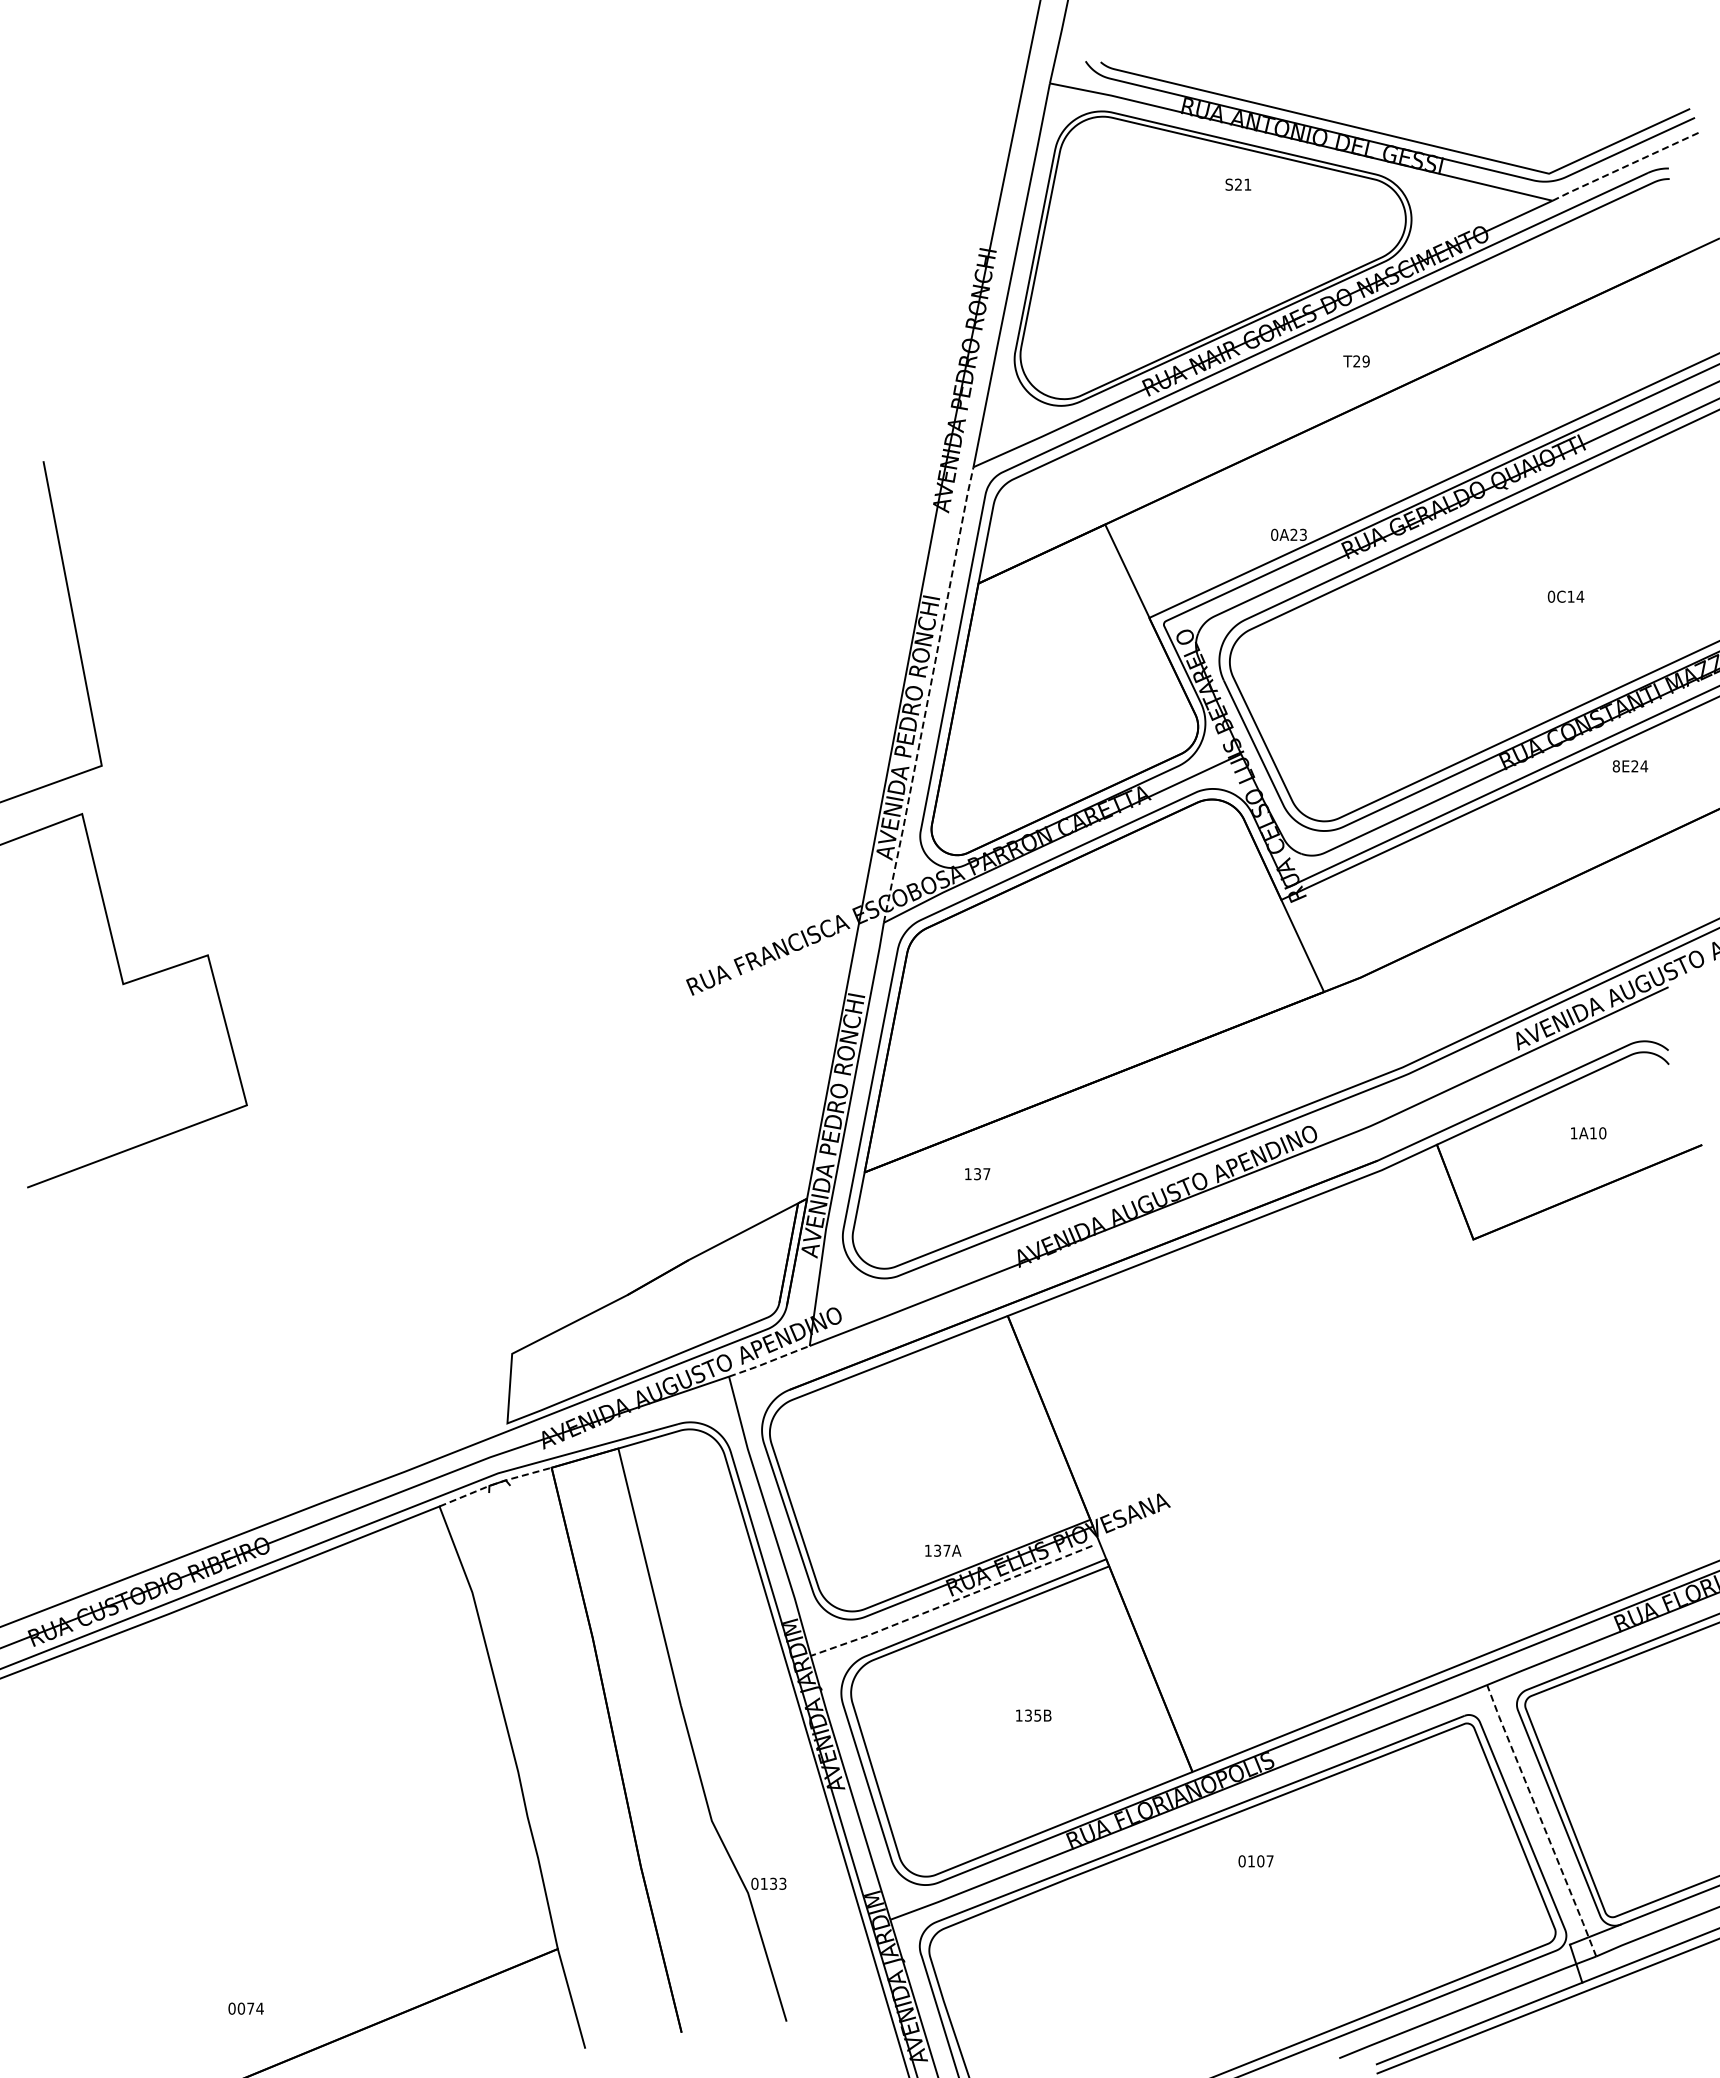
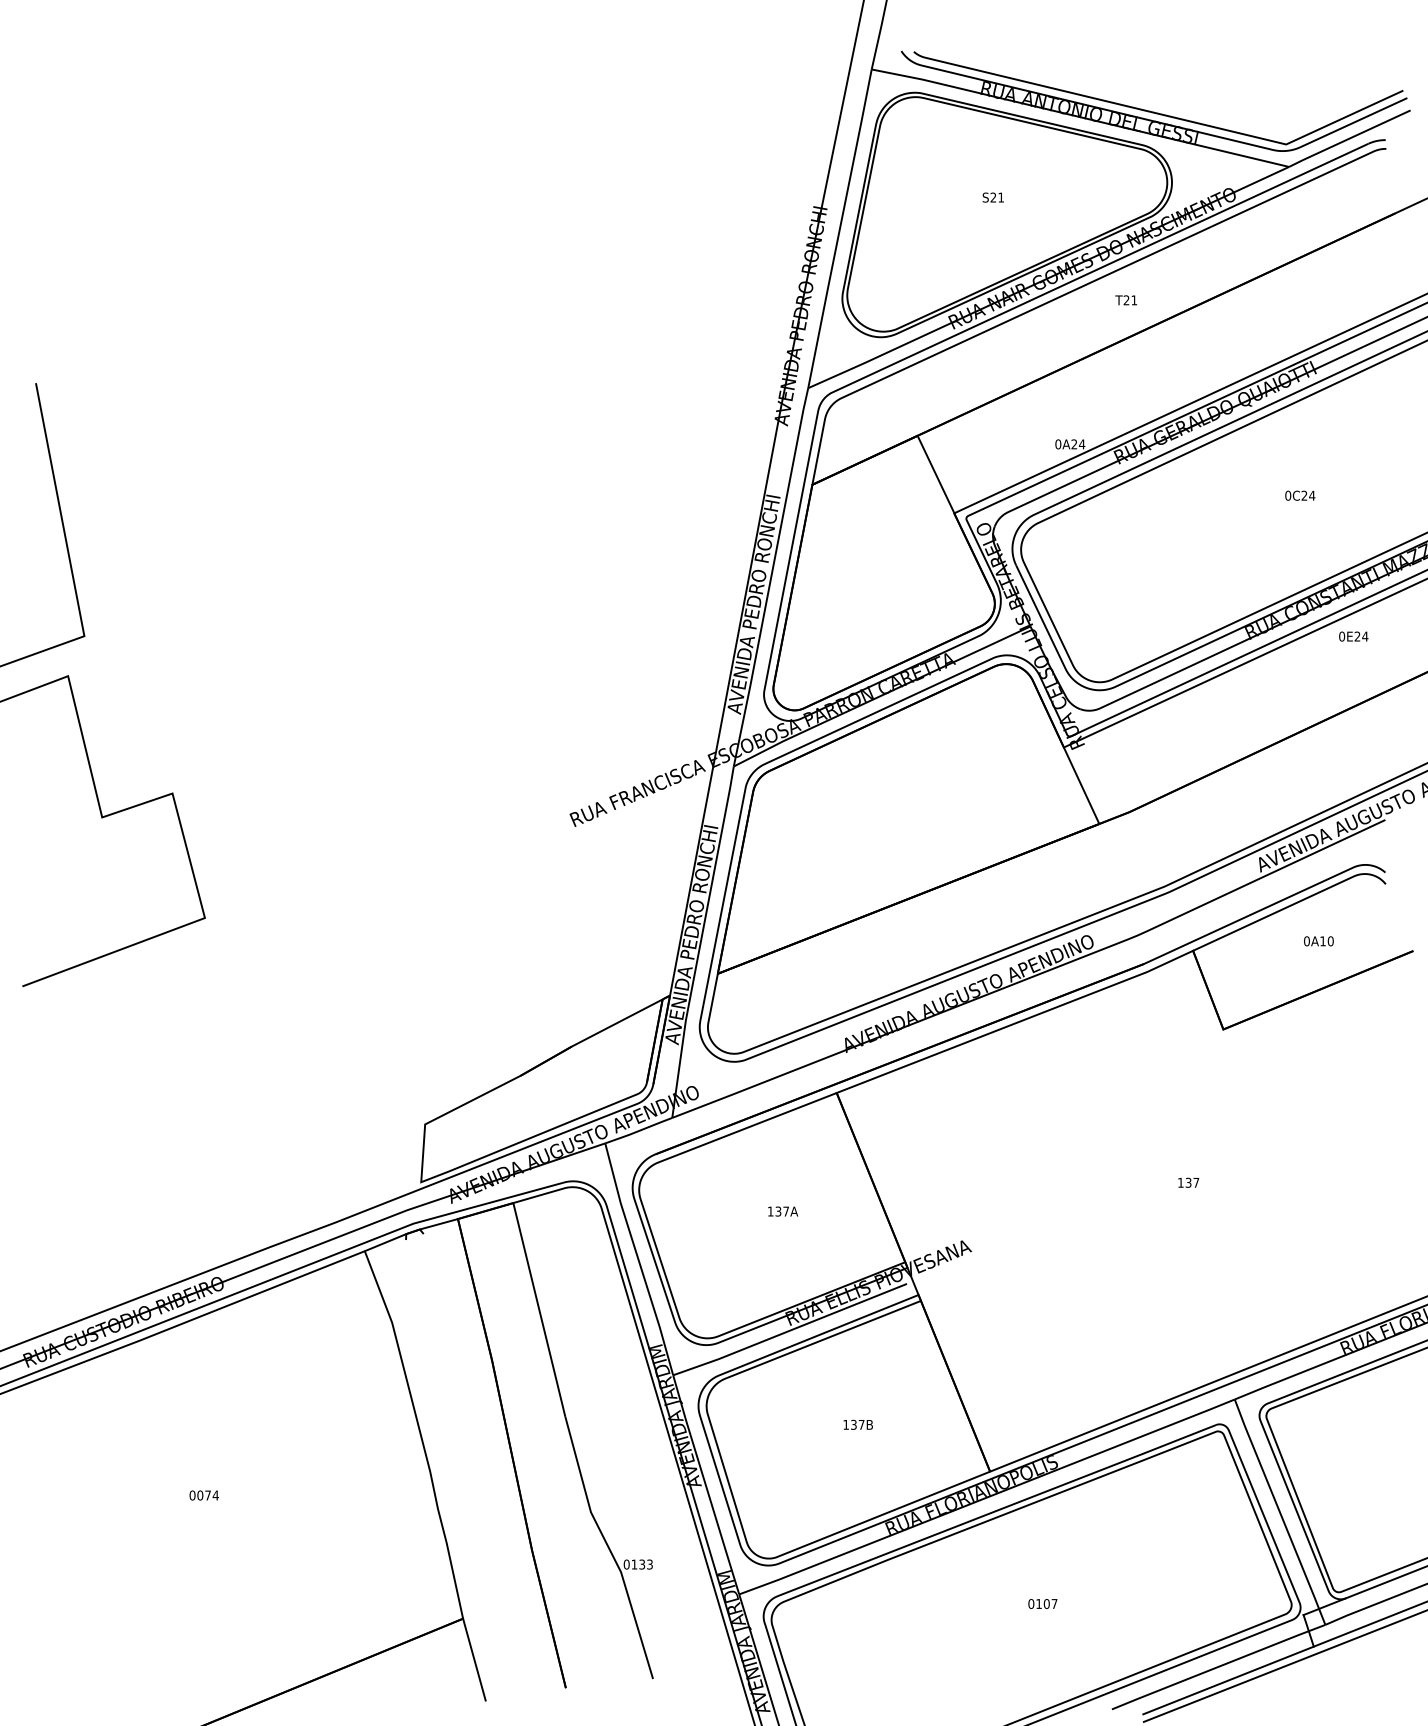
line: (1625, 166) -> (1349, 138), dashed -> solid
text: (1238, 184) -> (993, 197), moved
text: (1365, 361) -> (1133, 300), T29 -> T21
text: (1303, 534) -> (1082, 444), 0A23 -> 0A24
text: (1570, 596) -> (1303, 495), 0C14 -> 0C24
line: (929, 694) -> (771, 576), dashed -> solid
text: (1616, 766) -> (1342, 636), 8E24 -> 0E24
text: (1573, 1133) -> (1306, 941), 1A10 -> 0A10
text: (977, 1174) -> (1188, 1183), moved
line: (769, 1361) -> (638, 1130), dashed -> solid
line: (494, 1484) -> (410, 1232), dashed -> solid
text: (943, 1550) -> (783, 1211), moved
line: (951, 1602) -> (789, 1330), dashed -> solid
text: (1037, 1715) -> (861, 1424), 135B -> 137B
line: (1541, 1821) -> (1279, 1512), dashed -> solid
text: (1255, 1861) -> (1042, 1604), moved
text: (245, 2008) -> (203, 1495), moved

